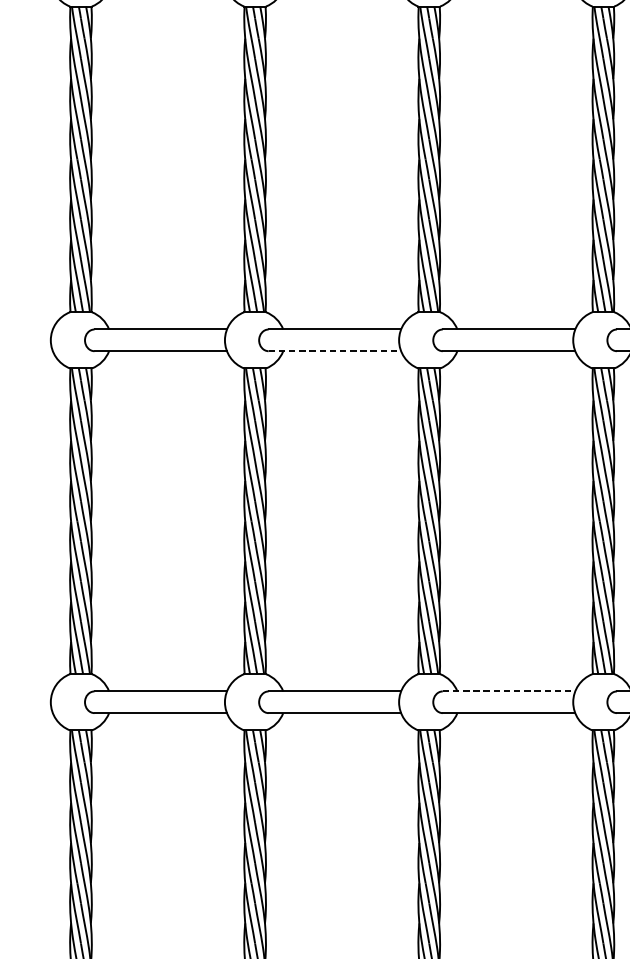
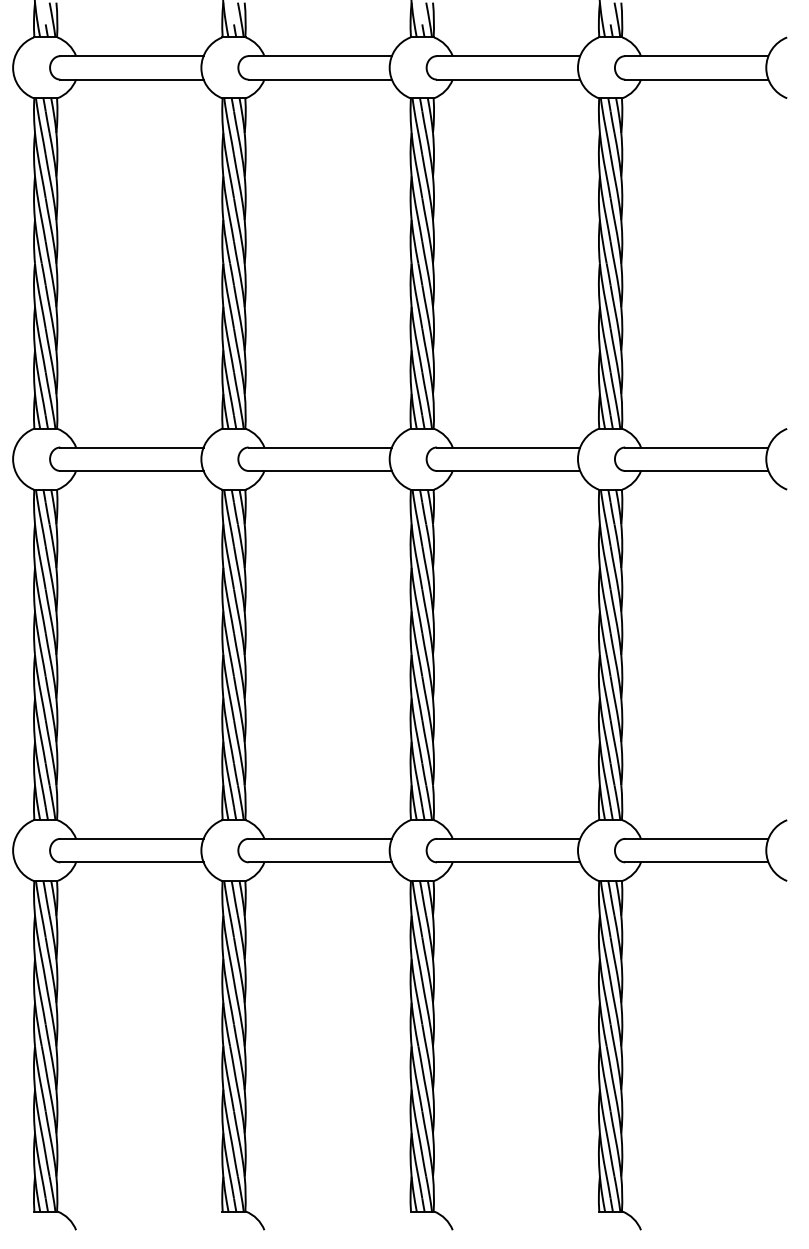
line: (335, 350) -> (320, 470), dashed -> solid
line: (508, 691) -> (508, 838), dashed -> solid

